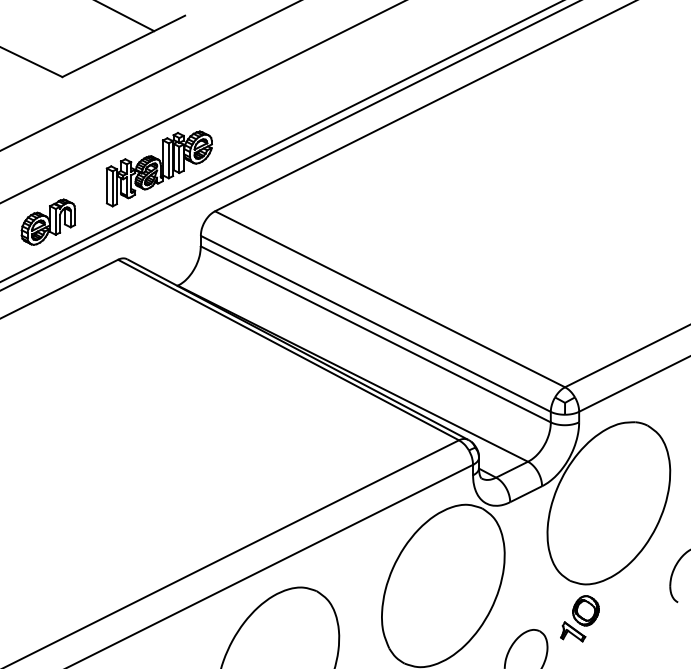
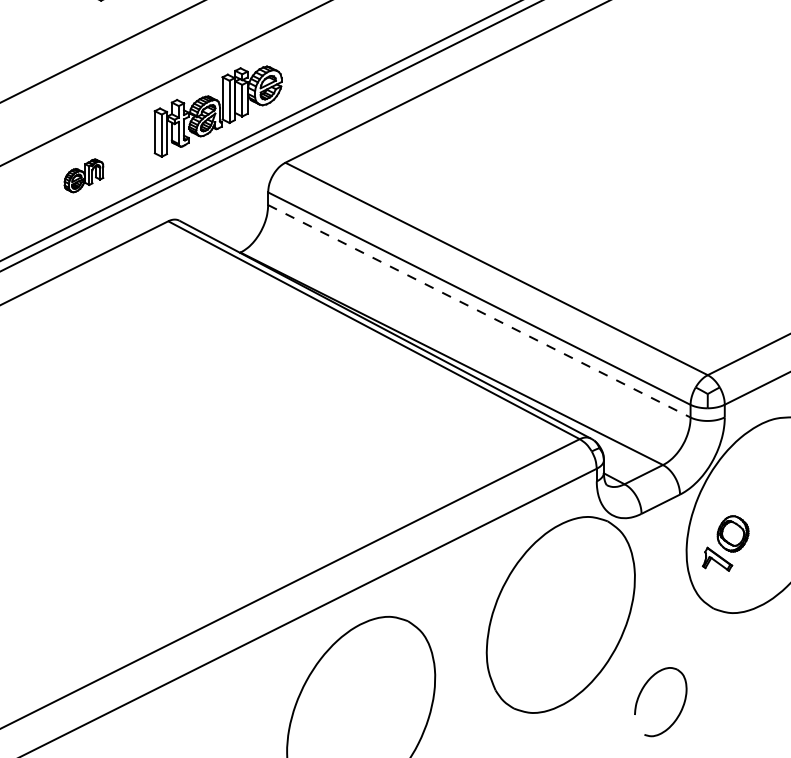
part: (47, 221) -> (83, 175), size x0.6
line: (375, 334) -> (478, 311), solid -> dashed
part: (579, 618) -> (725, 543), moved

